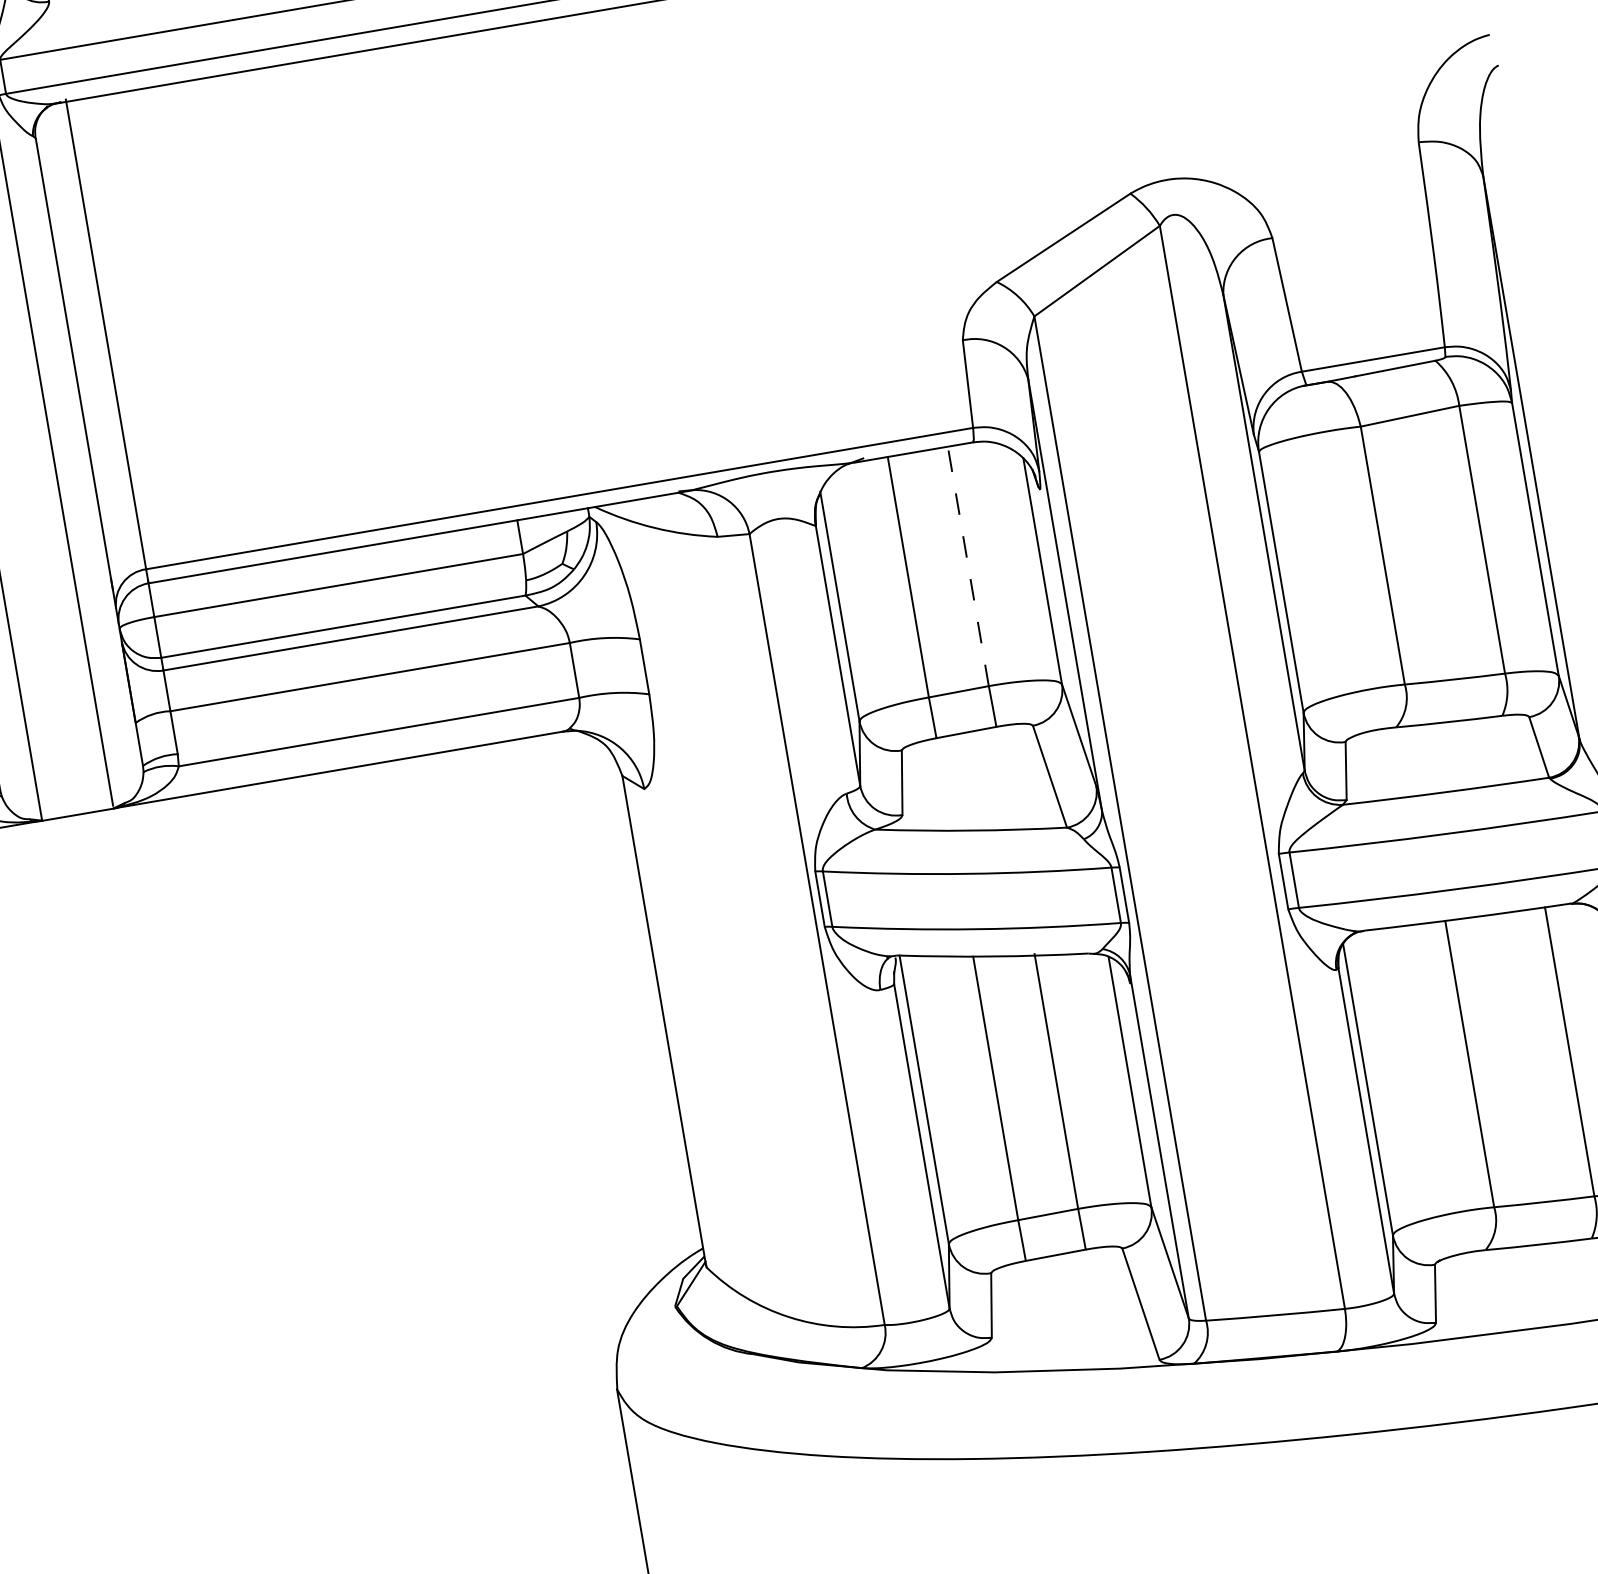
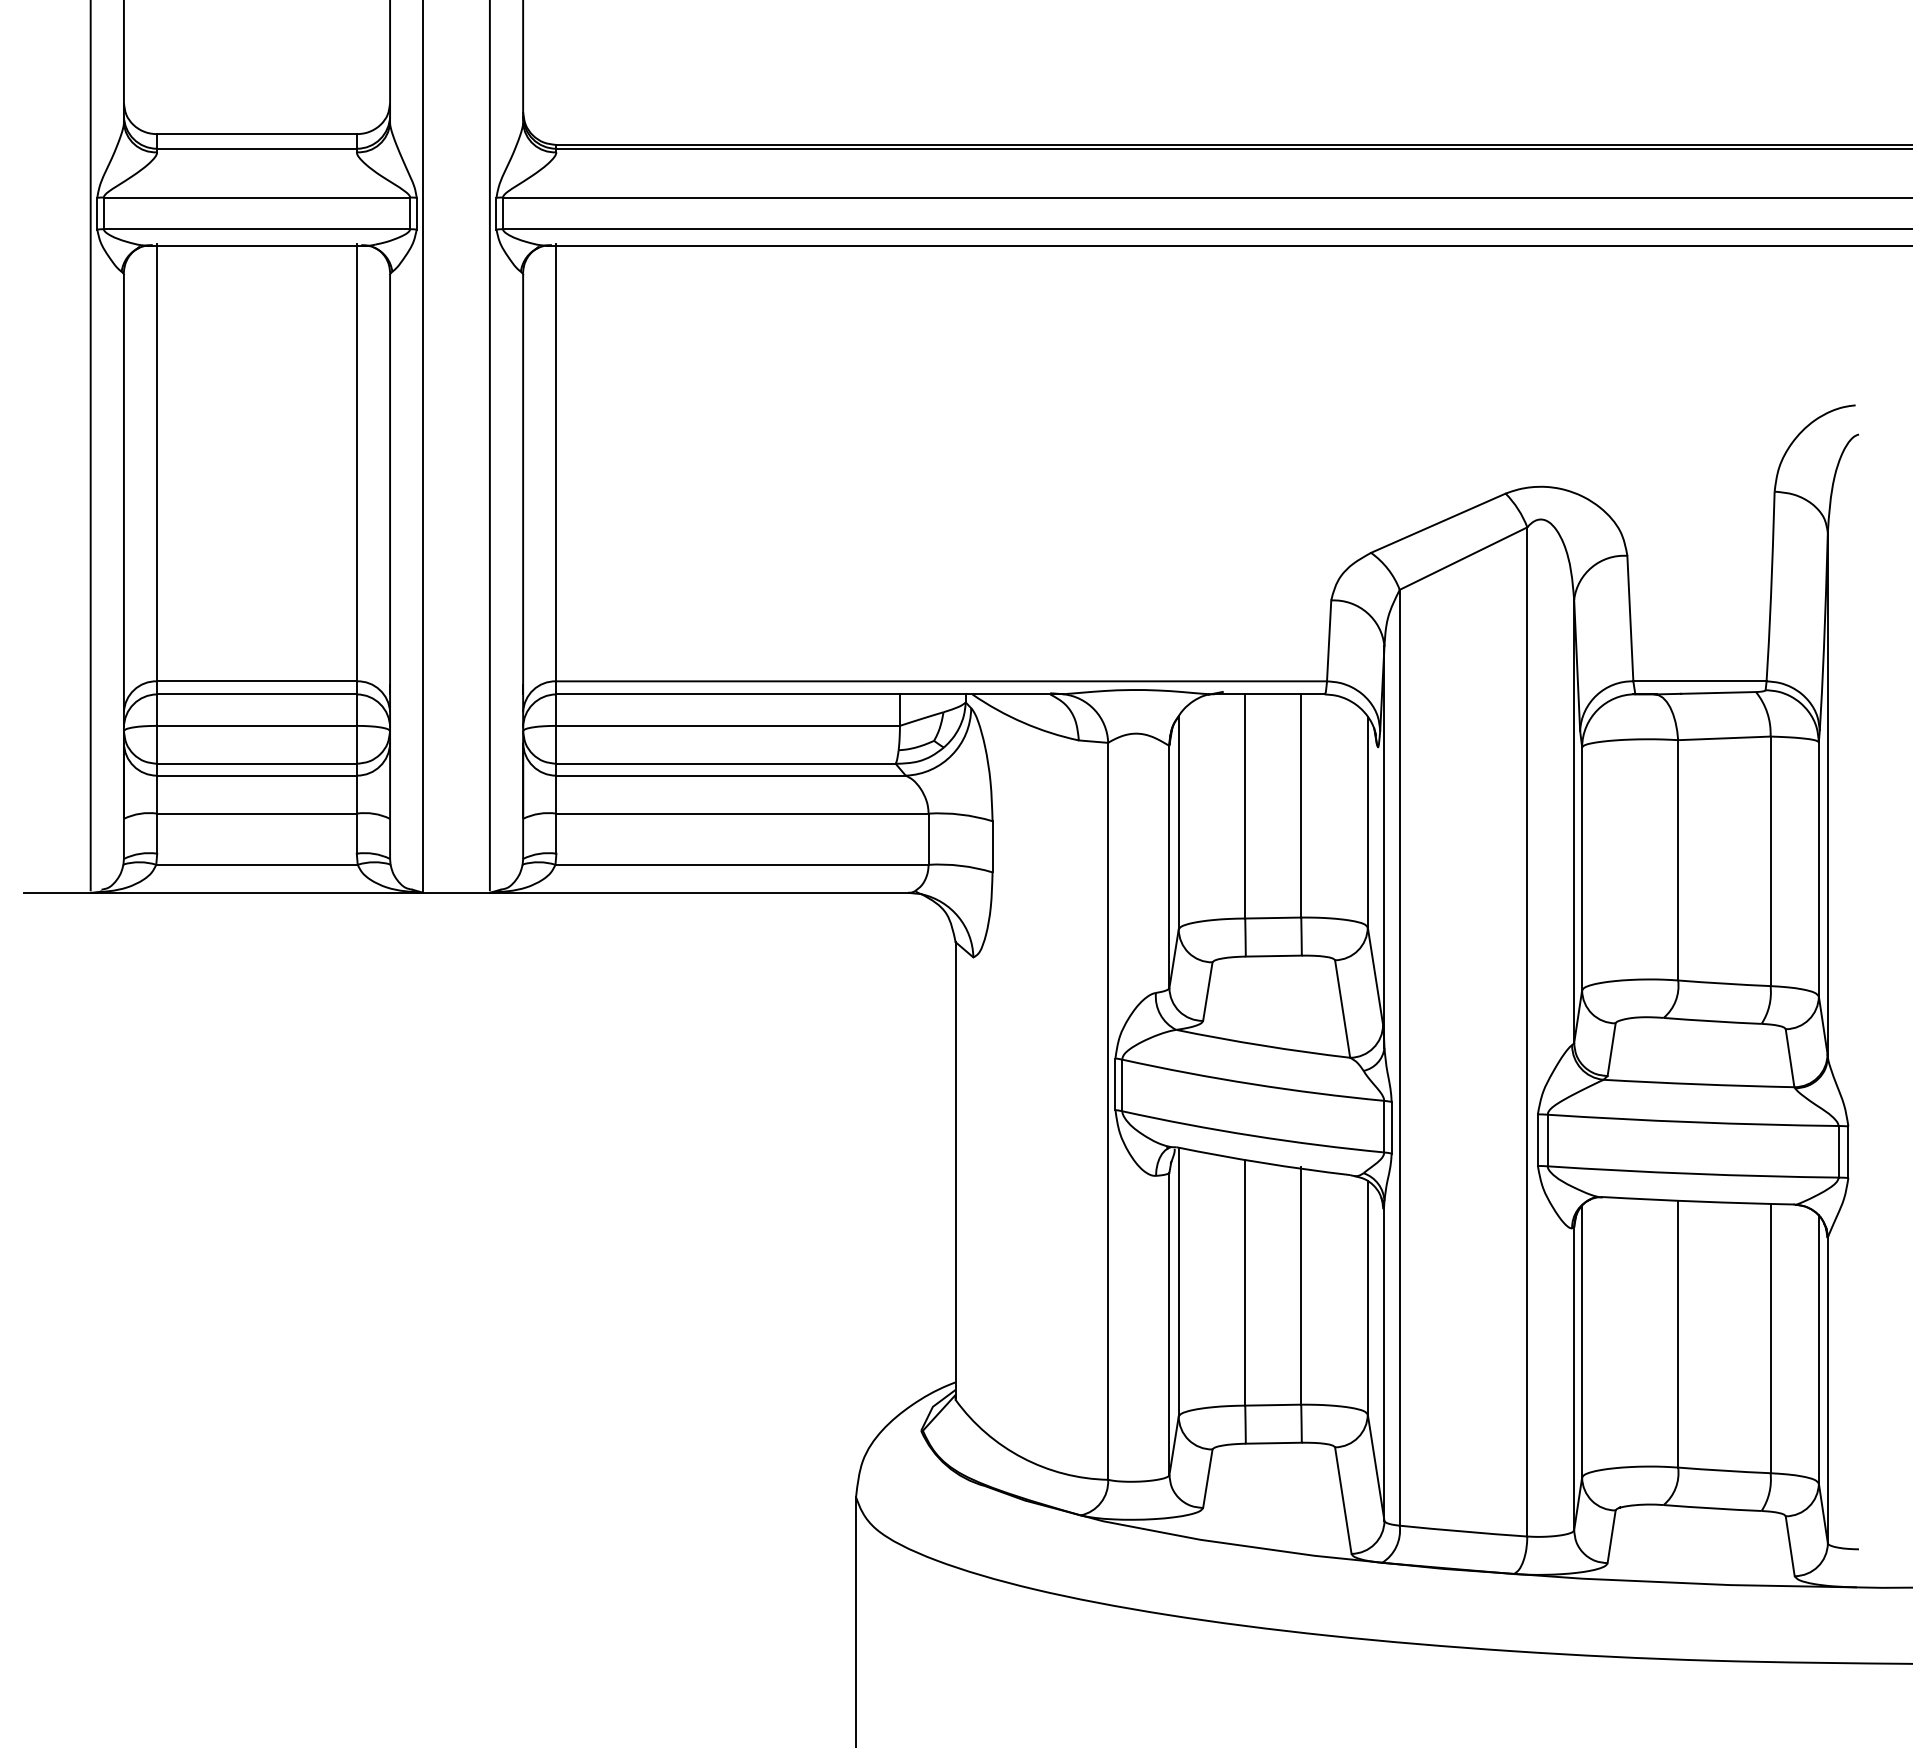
line: (968, 566) -> (1301, 806), dashed -> solid

